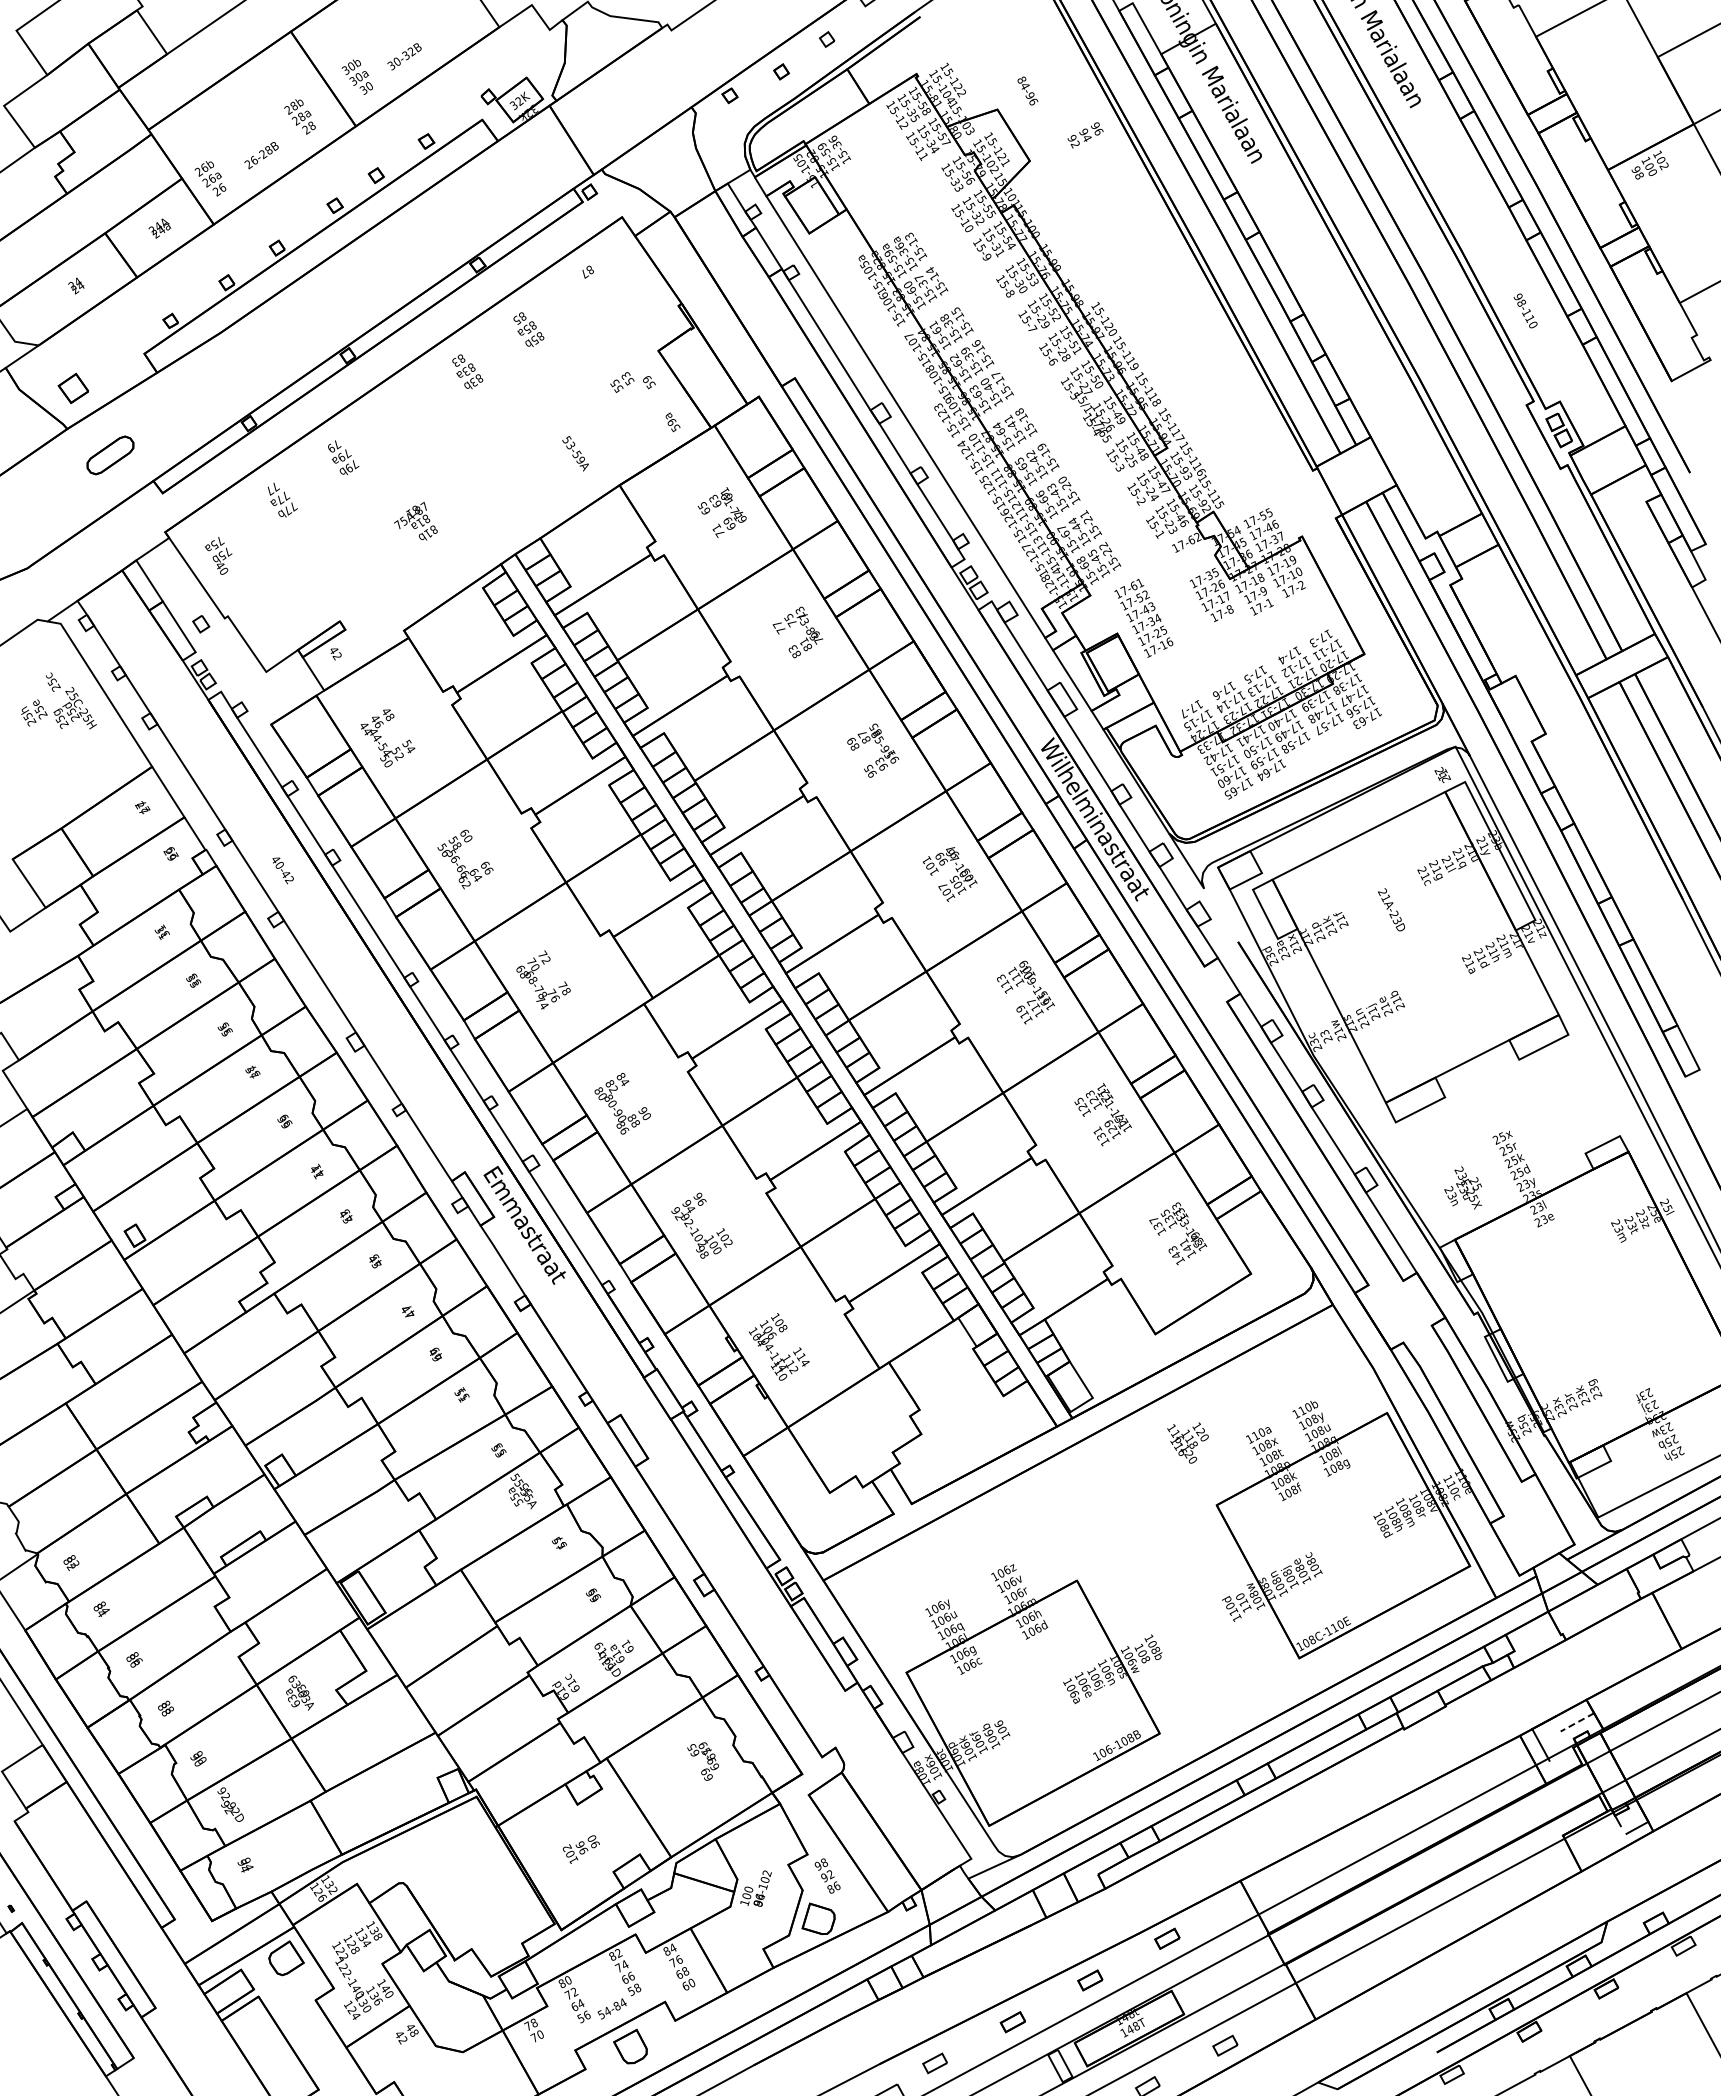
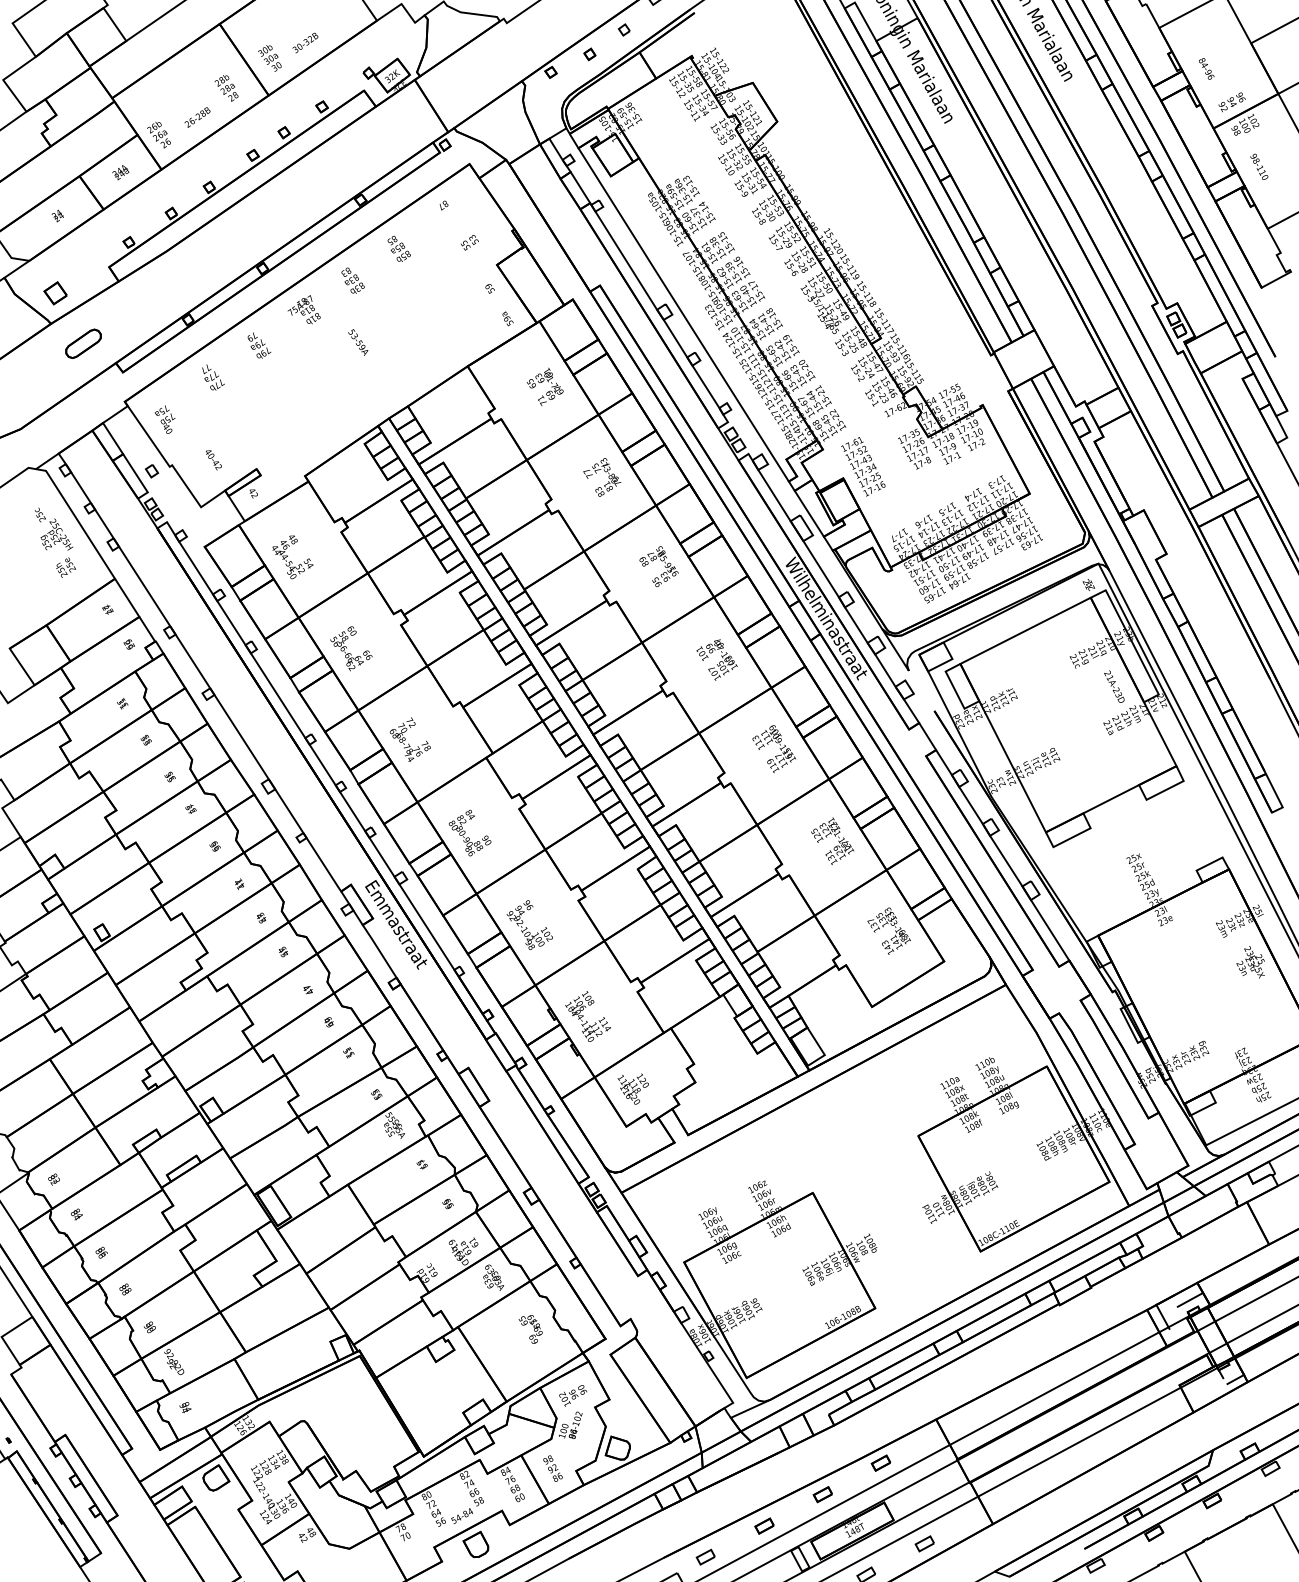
text: (1027, 90) -> (1206, 68), moved
text: (1085, 135) -> (1232, 102), moved
text: (1525, 310) -> (1259, 166), moved
text: (622, 382) -> (469, 242), moved
text: (575, 453) -> (358, 342), moved
text: (415, 521) -> (303, 309), moved
text: (34, 712) -> (66, 567), moved
text: (282, 870) -> (213, 460), moved
text: (1391, 909) -> (1114, 686), moved
text: (1462, 1187) -> (1250, 961), moved
text: (1187, 1442) -> (632, 1088), moved
text: (299, 1692) -> (493, 1277), moved
line: (1576, 1722) -> (1189, 1299), dashed -> solid
text: (581, 1849) -> (573, 1395), moved
text: (827, 1875) -> (552, 1468), moved

